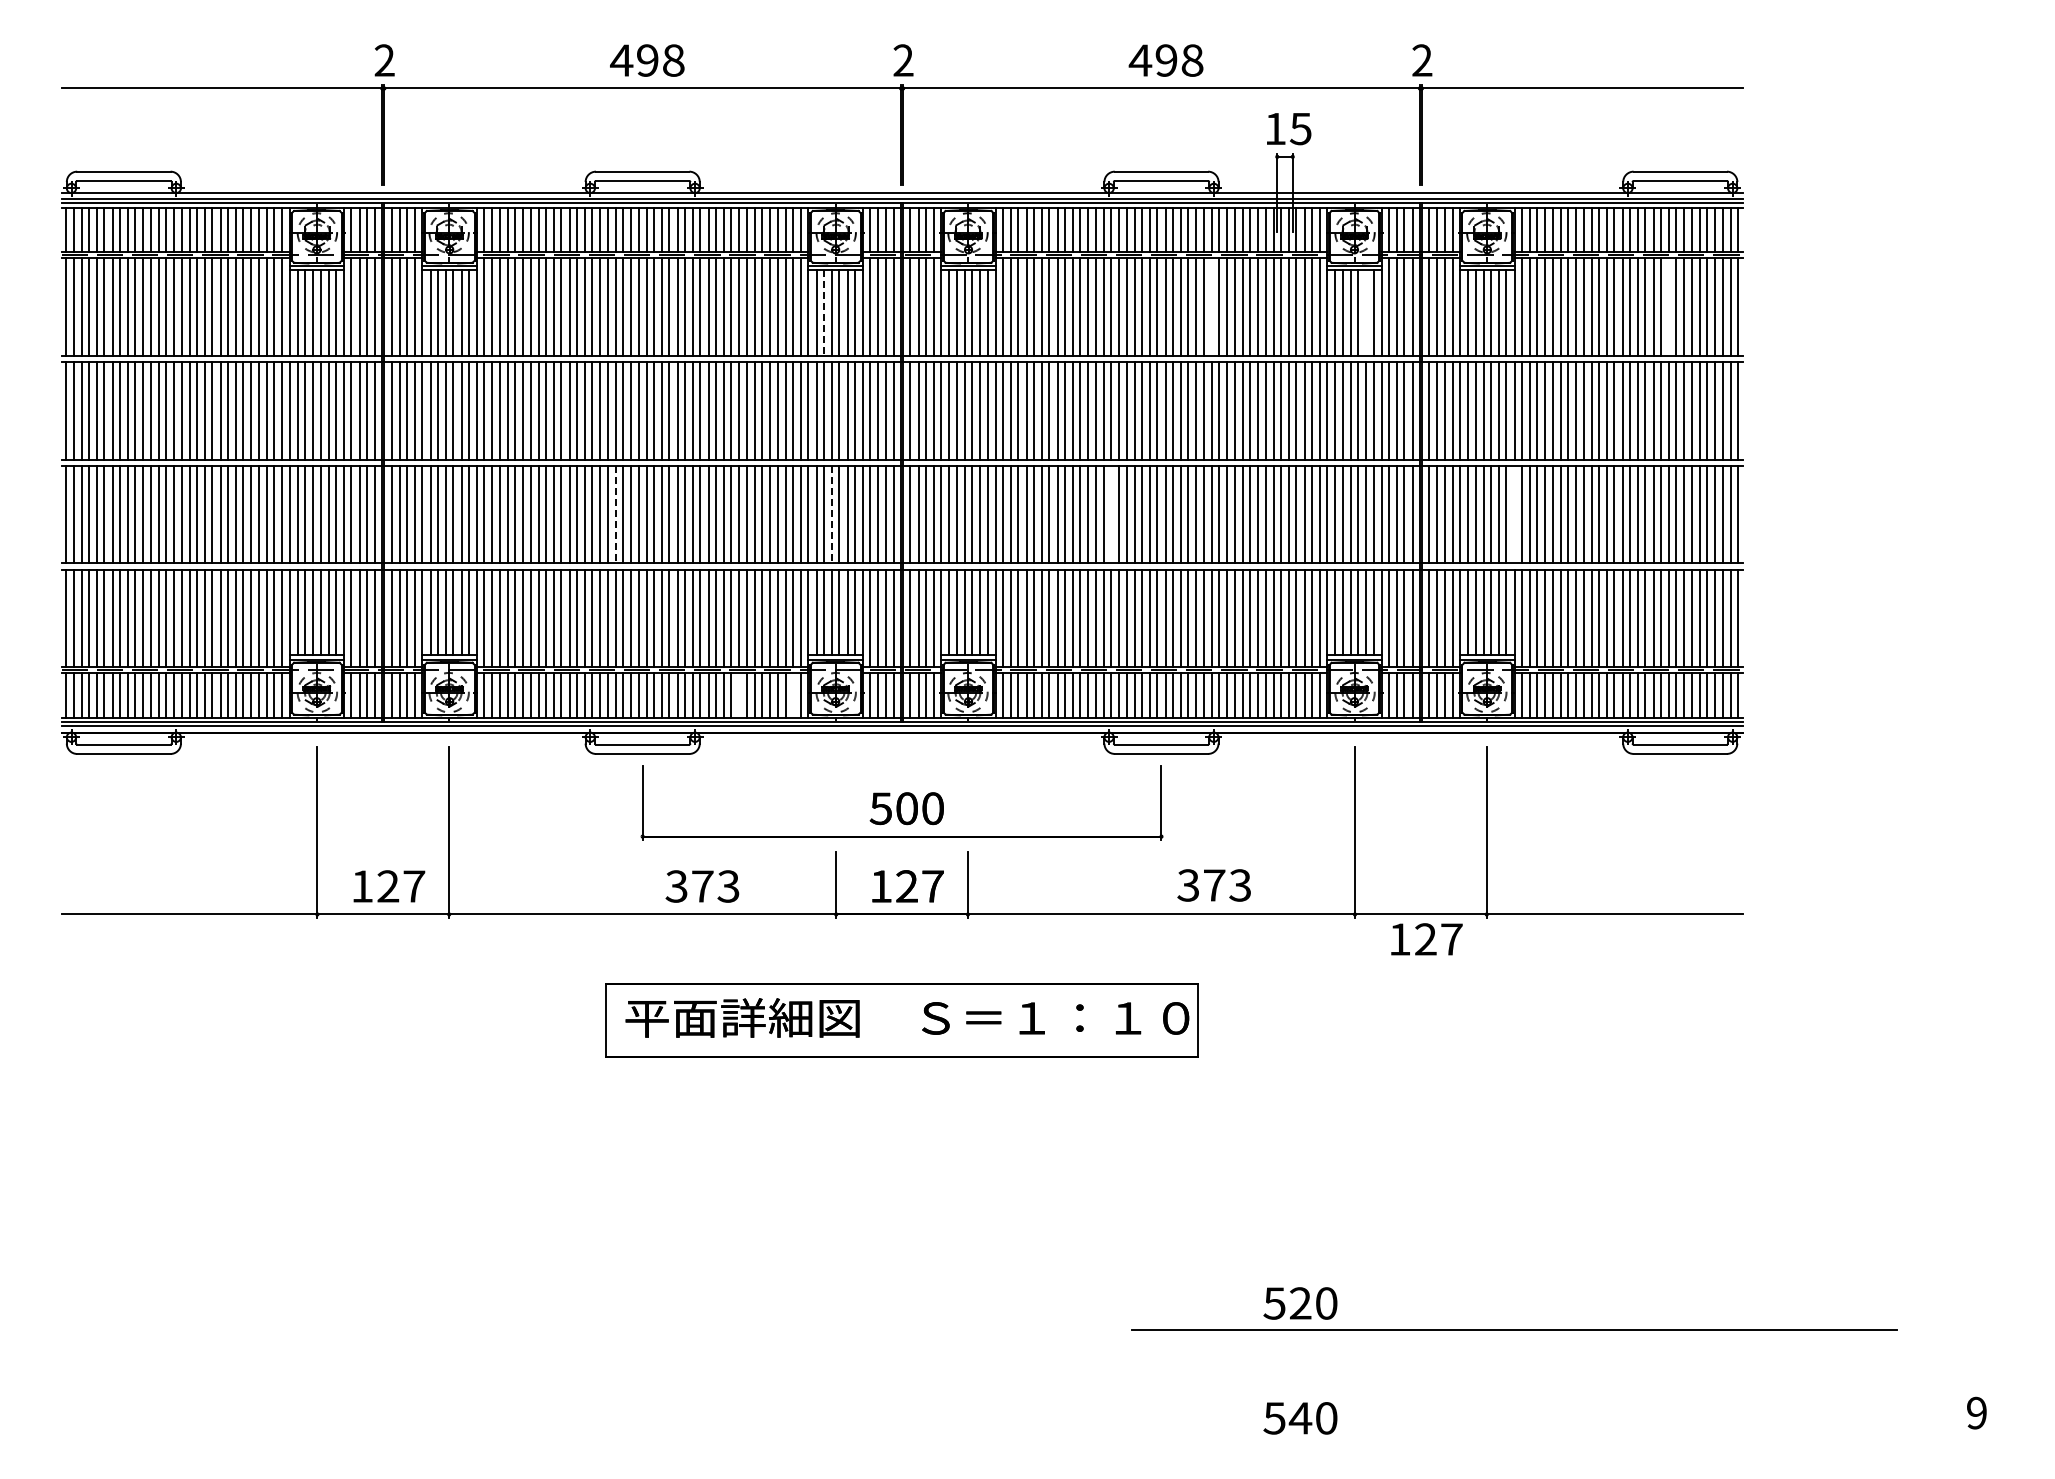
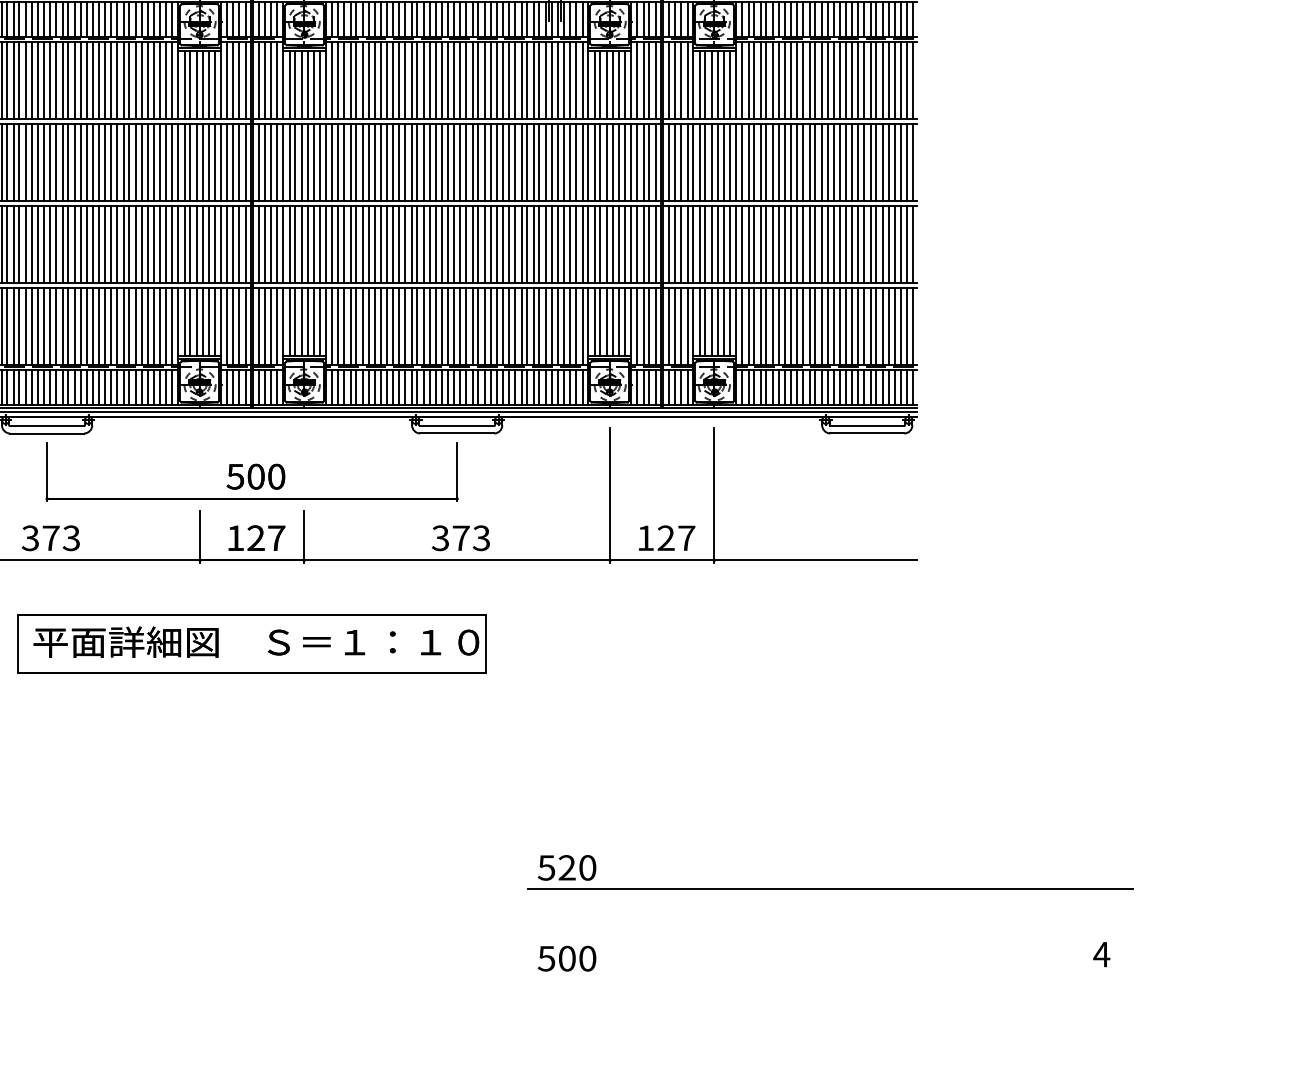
line: (1211, 306) -> (496, 79), added
line: (1668, 306) -> (858, 79), added
line: (1366, 312) -> (619, 84), added
line: (823, 313) -> (190, 85), dashed -> solid
line: (615, 514) -> (25, 244), dashed -> solid
line: (832, 514) -> (197, 244), dashed -> solid
line: (1111, 514) -> (417, 244), added
line: (1514, 514) -> (736, 244), added
line: (739, 695) -> (123, 387), added
line: (793, 695) -> (166, 387), added
text: (1213, 885) -> (460, 538), moved
text: (702, 886) -> (50, 538), moved
text: (1426, 939) -> (666, 538), moved
line: (1514, 1329) -> (831, 888), moved
text: (1976, 1412) -> (1101, 954), 9 -> 4
text: (1300, 1418) -> (567, 958), 540 -> 500

